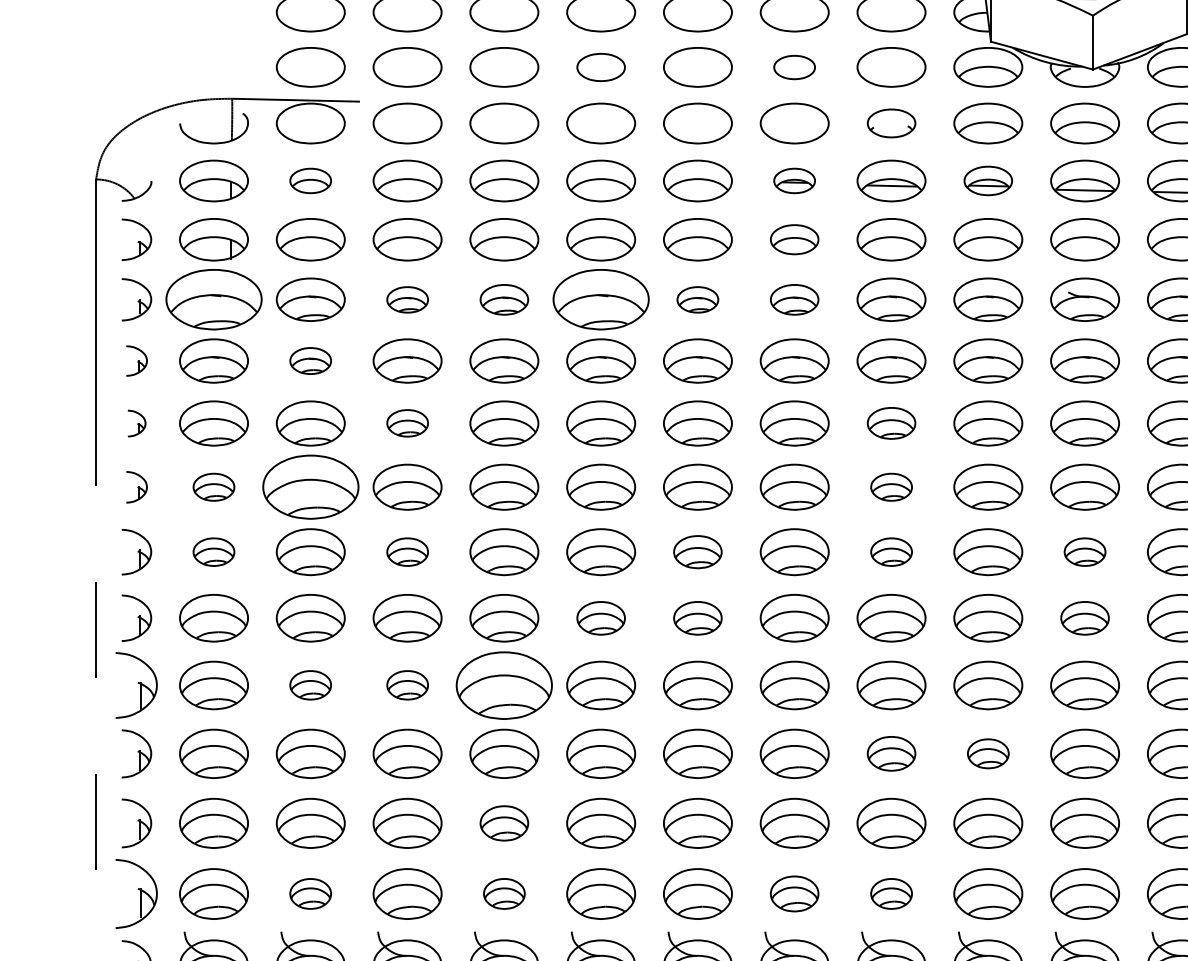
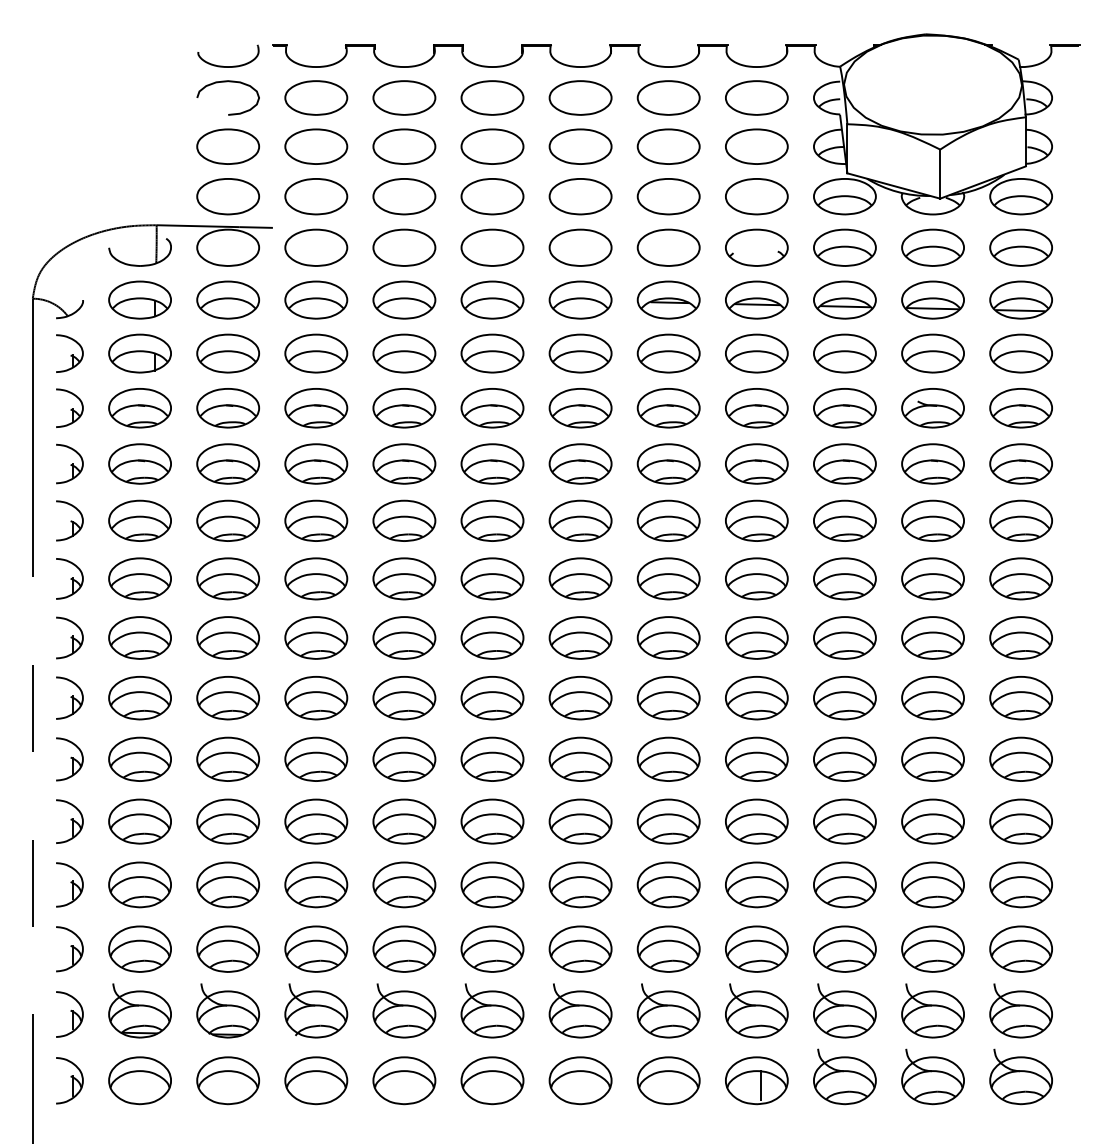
part: (601, 67) -> (492, 196), size x1.43
part: (794, 67) -> (668, 196), size x1.67
part: (891, 123) -> (756, 247), size x1.43
part: (310, 180) -> (227, 299), size x1.67
part: (794, 180) -> (668, 299), size x1.67
part: (987, 180) -> (844, 299), size x1.43
part: (794, 239) -> (668, 353), size x1.43
part: (213, 300) -> (139, 408), size x0.71
part: (407, 300) -> (316, 408), size x1.67
part: (504, 300) -> (404, 408), size x1.43
part: (601, 300) -> (492, 408), size x0.71
part: (697, 300) -> (580, 408), size x1.67
part: (794, 300) -> (668, 408), size x1.43
part: (136, 360) -> (69, 463), size x1.43
part: (310, 360) -> (227, 463), size x1.67
part: (136, 423) -> (69, 520), size x1.67
part: (407, 423) -> (316, 520), size x1.67
part: (891, 423) -> (756, 520), size x1.43
part: (136, 486) -> (69, 578), size x1.43
part: (213, 486) -> (139, 578), size x1.67
part: (310, 486) -> (227, 578), size x0.71
part: (891, 486) -> (756, 578), size x1.67
part: (213, 551) -> (139, 637), size x1.67
part: (407, 551) -> (316, 637), size x1.67
part: (697, 551) -> (580, 637), size x1.43
part: (891, 551) -> (756, 637), size x1.67
part: (1084, 551) -> (932, 637), size x1.67
part: (601, 618) -> (492, 698), size x1.43
part: (697, 618) -> (580, 698), size x1.43
part: (1084, 618) -> (932, 698), size x1.43
part: (310, 684) -> (227, 758), size x1.67
part: (407, 684) -> (316, 758), size x1.67
part: (504, 684) -> (404, 758), size x0.71
part: (136, 685) -> (69, 759), size x0.71
part: (891, 753) -> (756, 821), size x1.43
part: (987, 753) -> (844, 821), size x1.67
part: (504, 822) -> (404, 884), size x1.43
part: (310, 893) -> (227, 948), size x1.67
part: (504, 893) -> (404, 948), size x1.67
part: (794, 893) -> (668, 948), size x1.43
part: (891, 893) -> (756, 948), size x1.67
part: (136, 894) -> (69, 949), size x0.71

